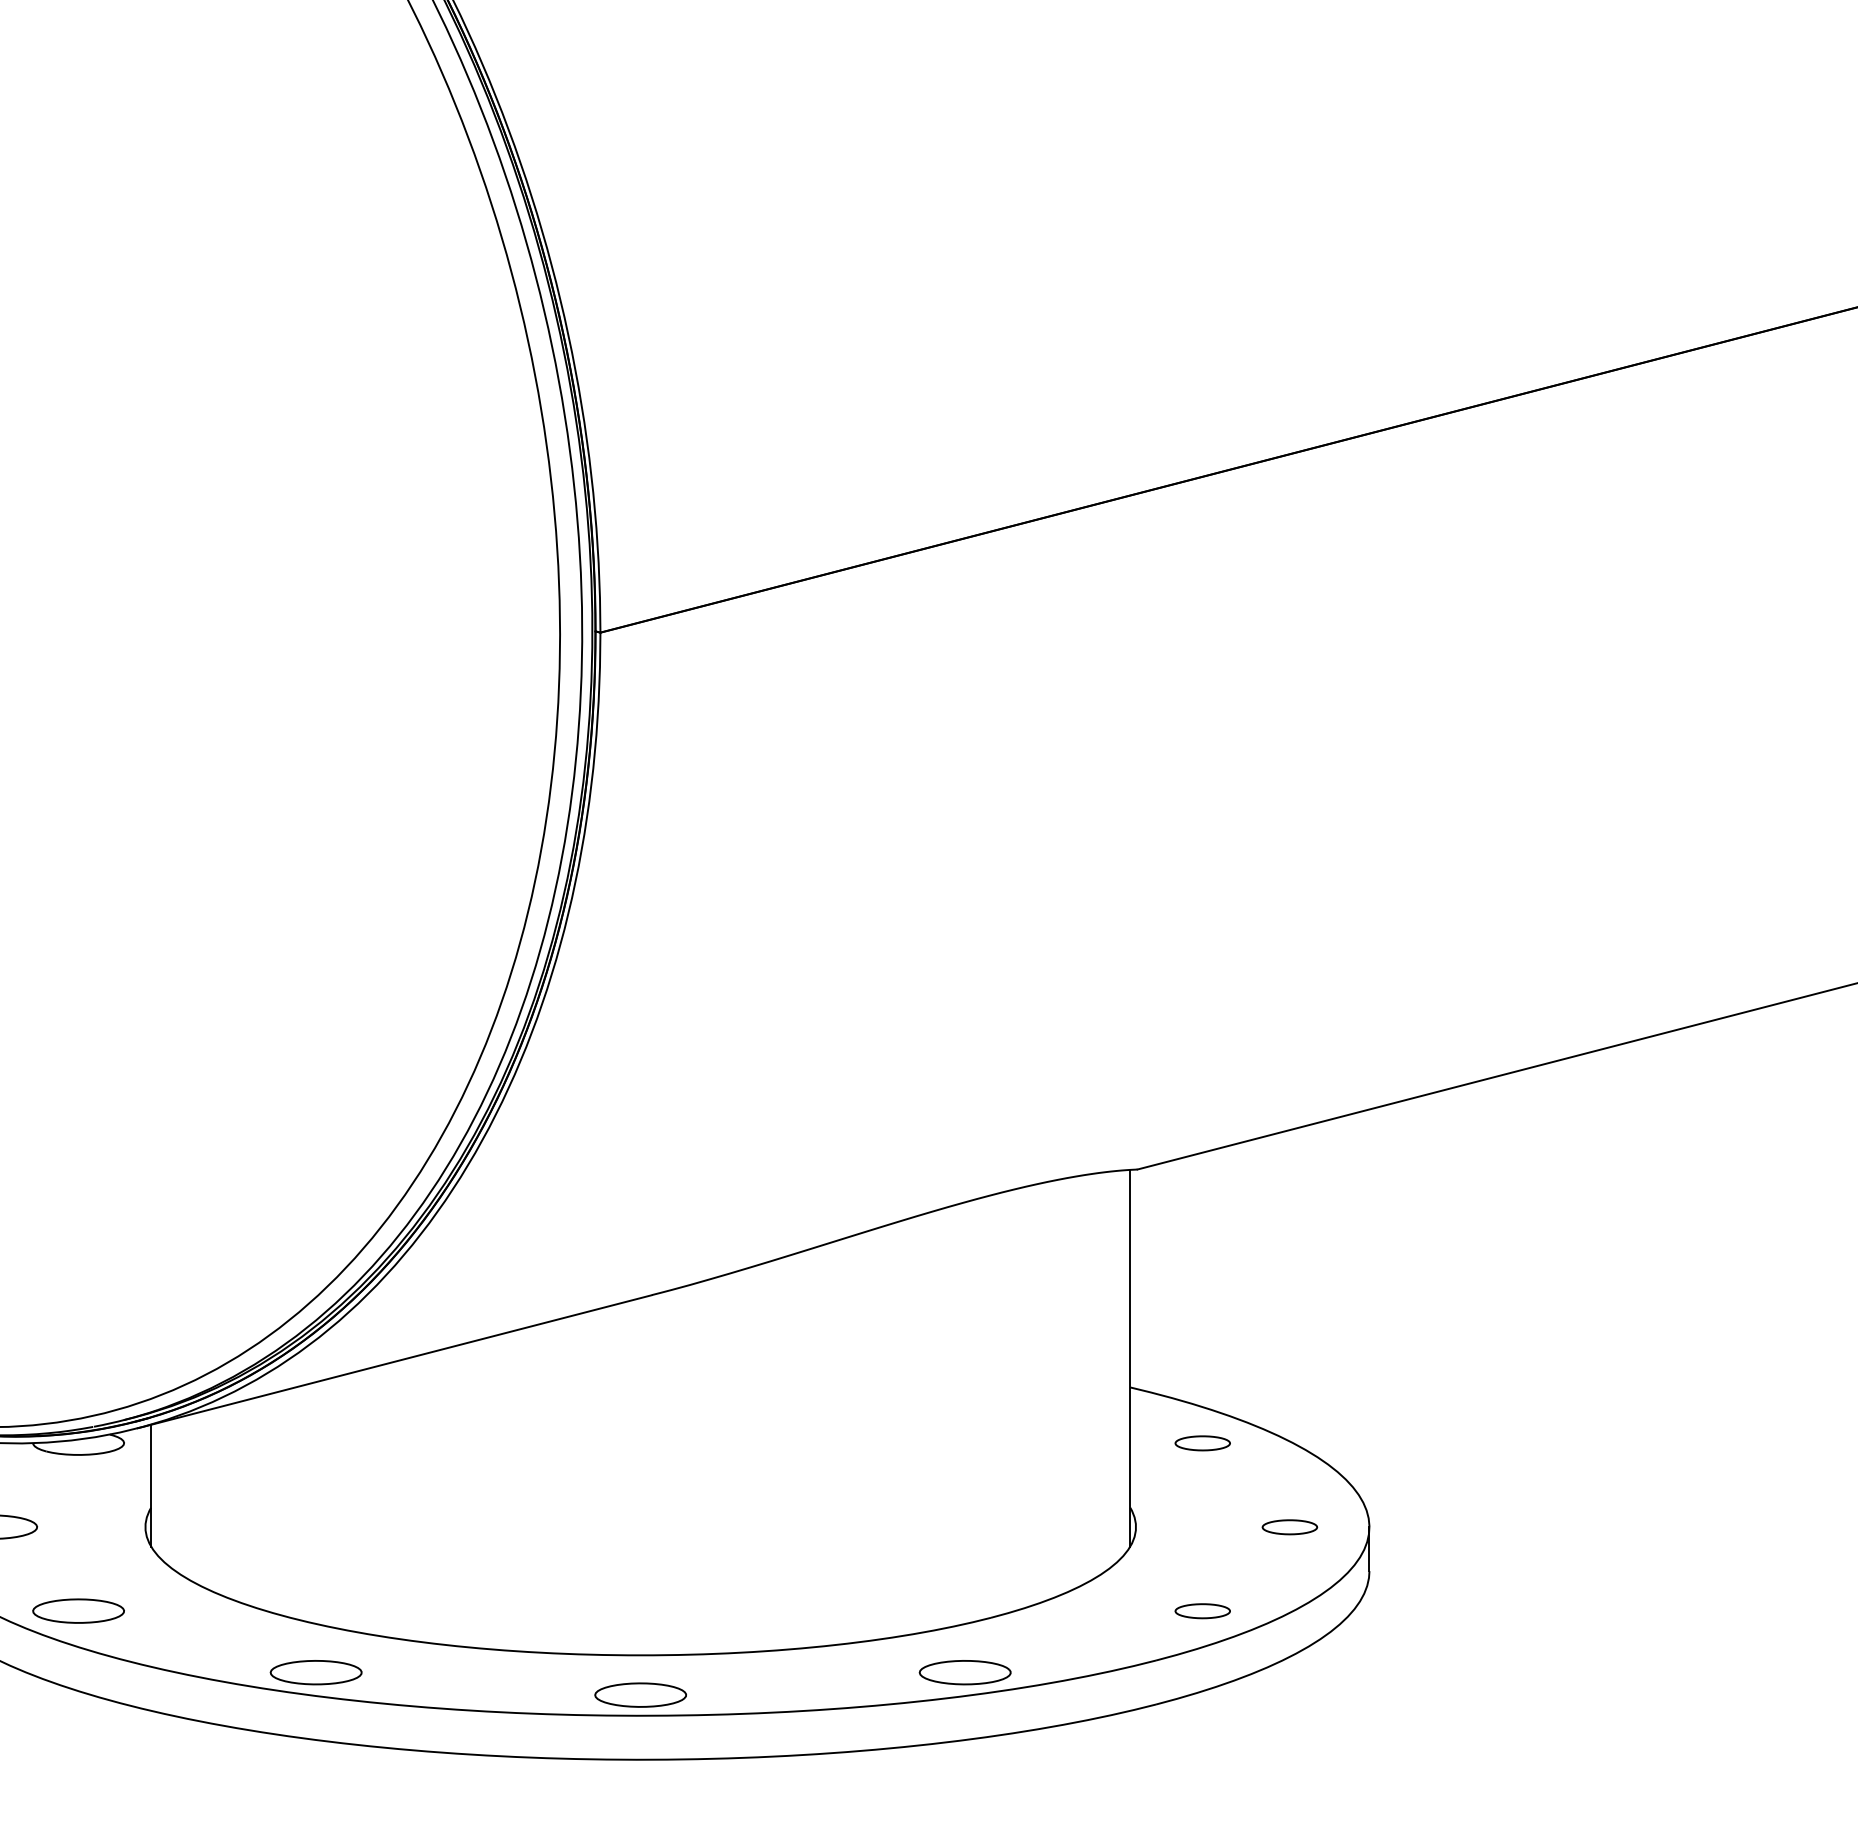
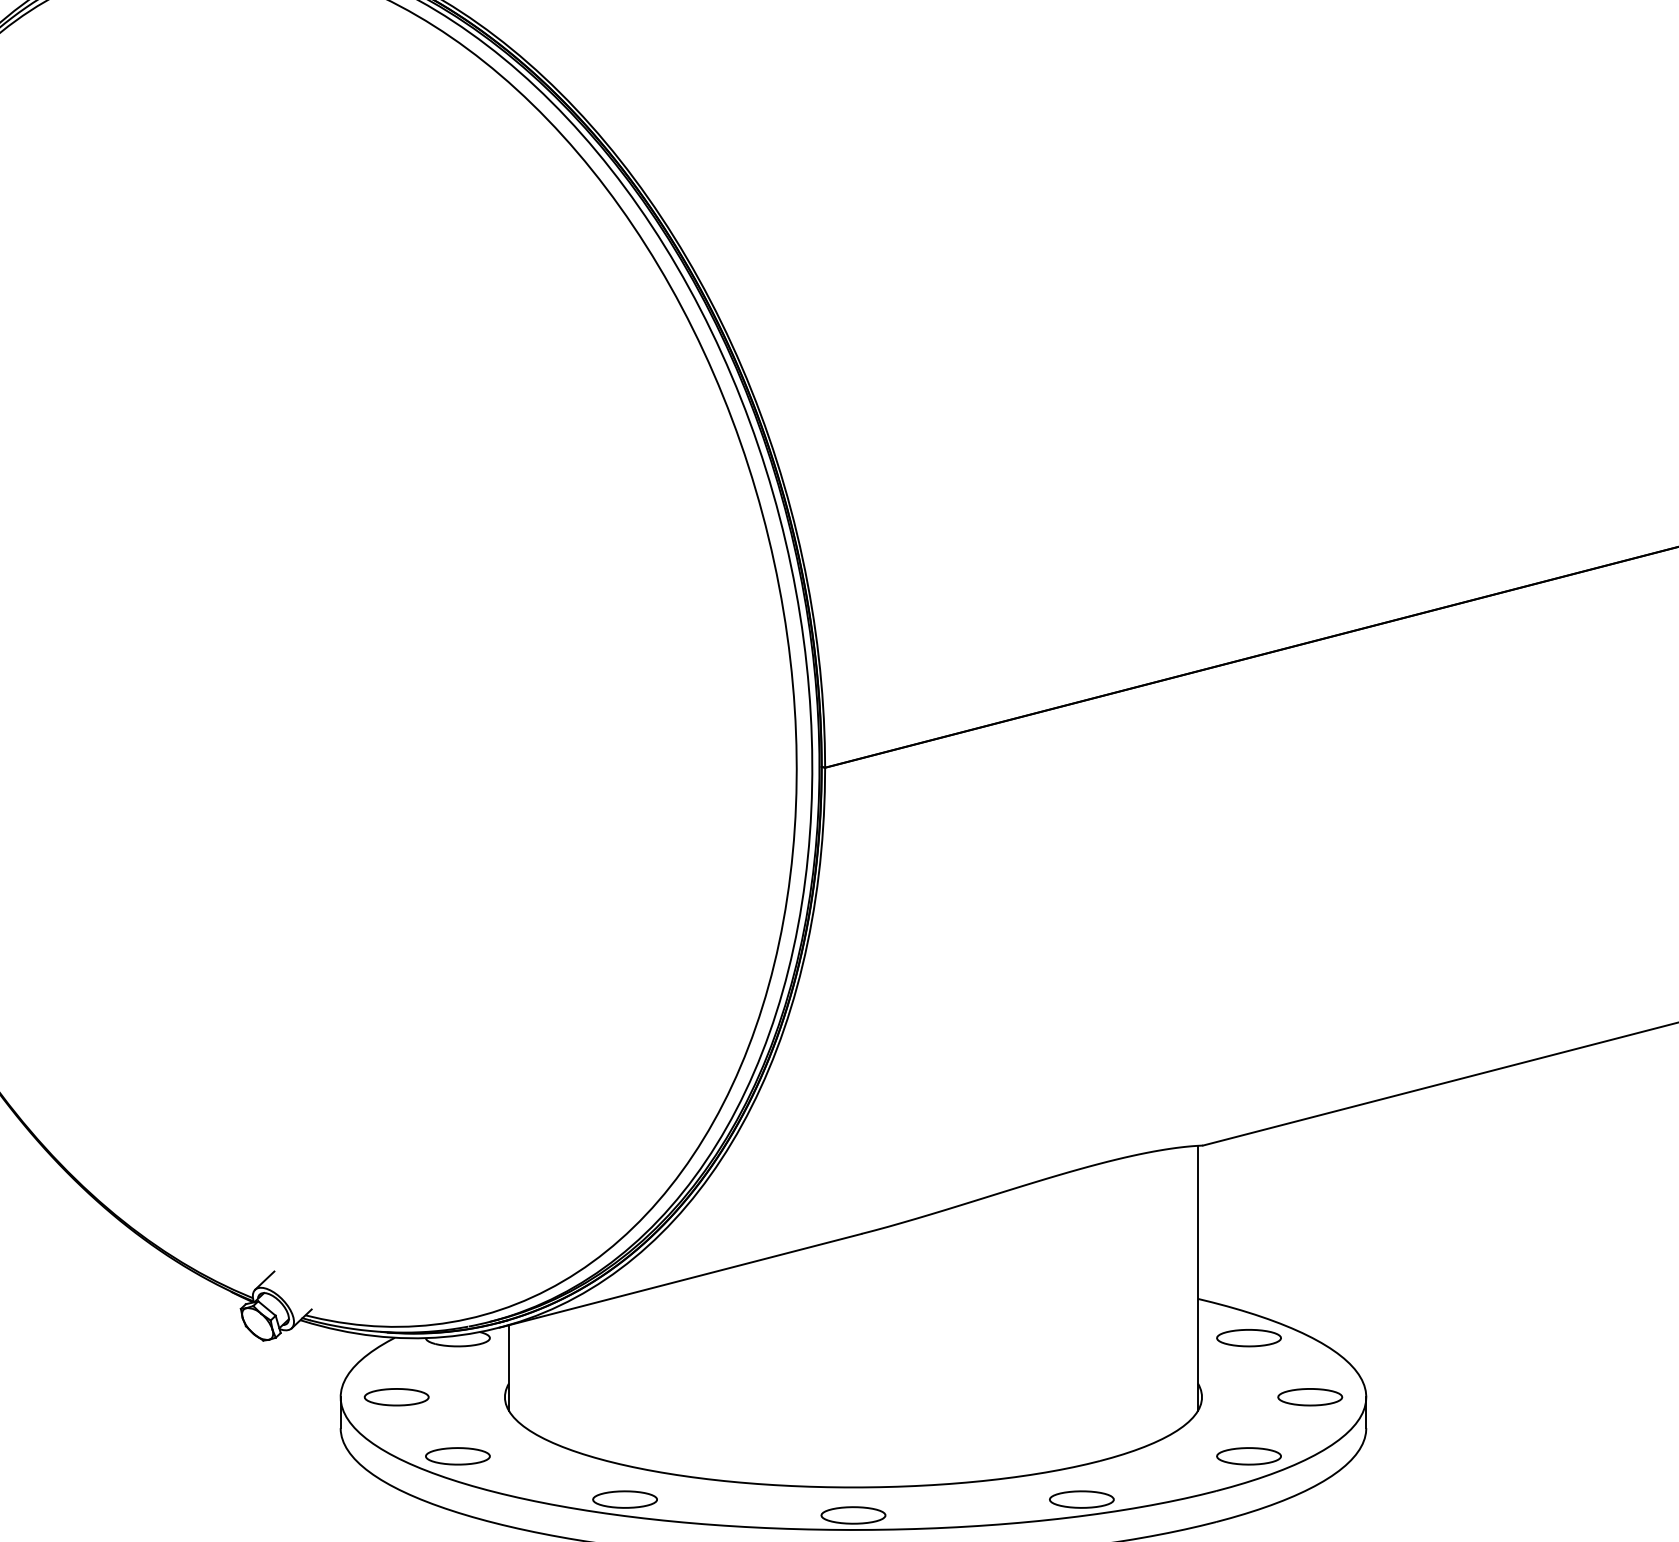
part: (1202, 1443) -> (1248, 1338), size x1.67
part: (1290, 1527) -> (1310, 1397), size x1.67
part: (1202, 1611) -> (1248, 1456), size x1.67

